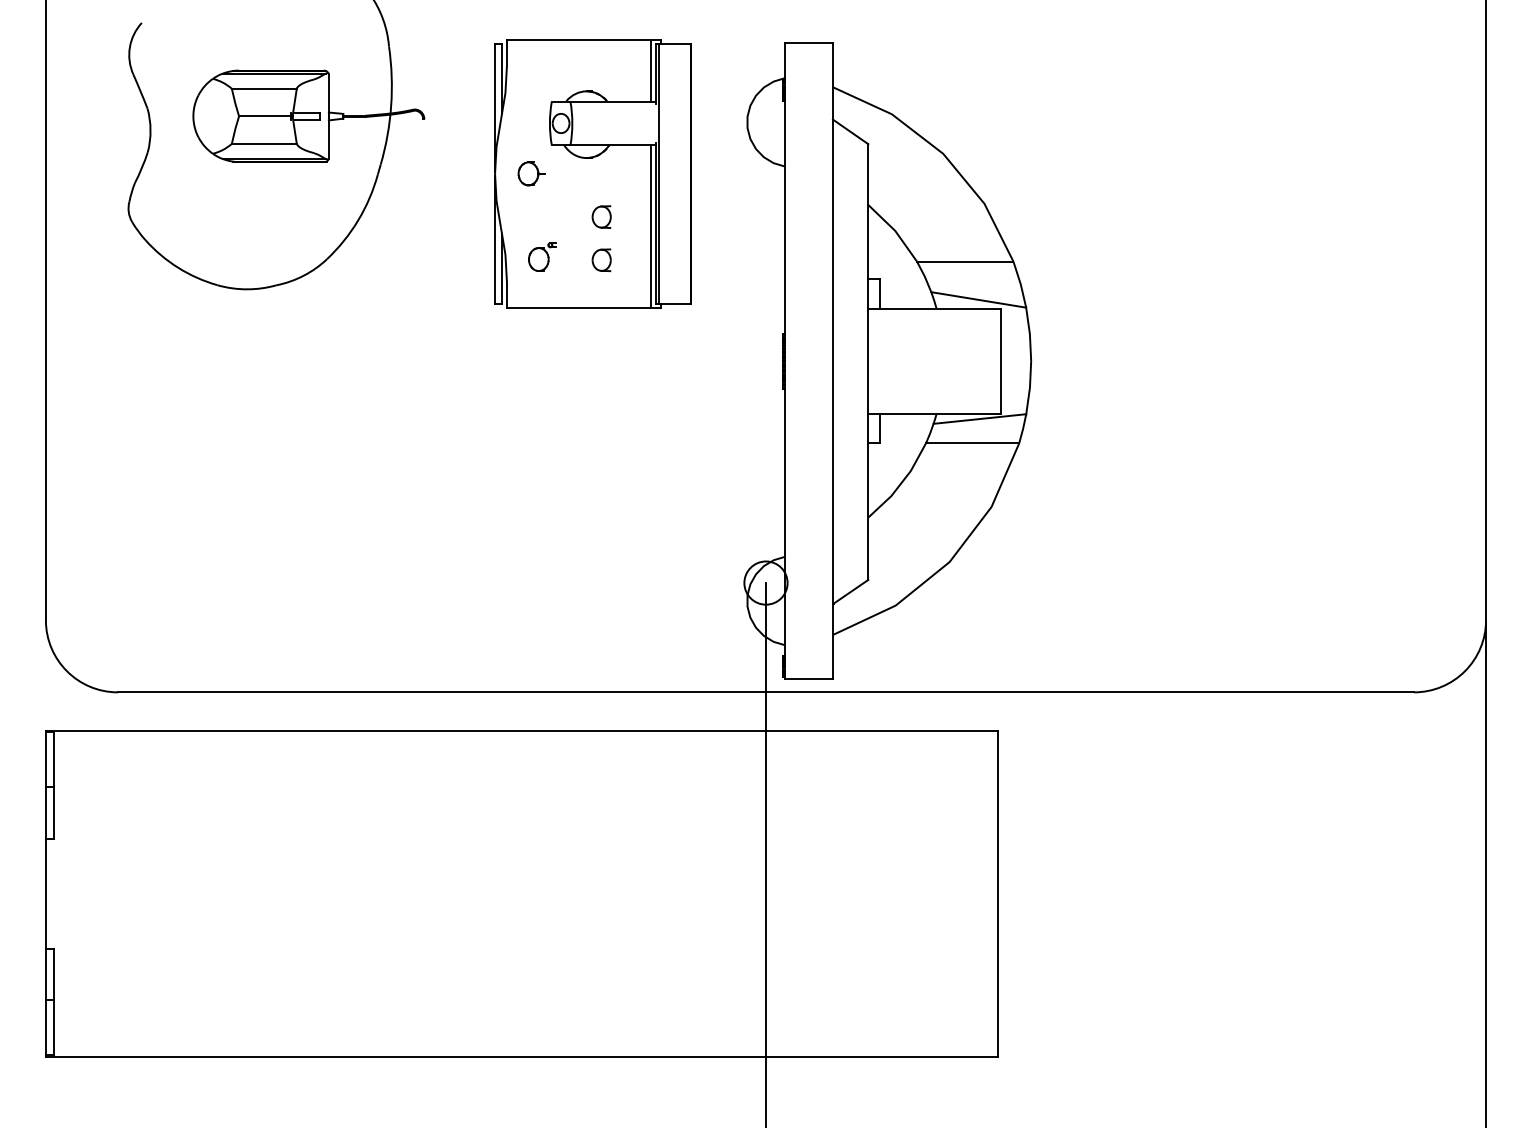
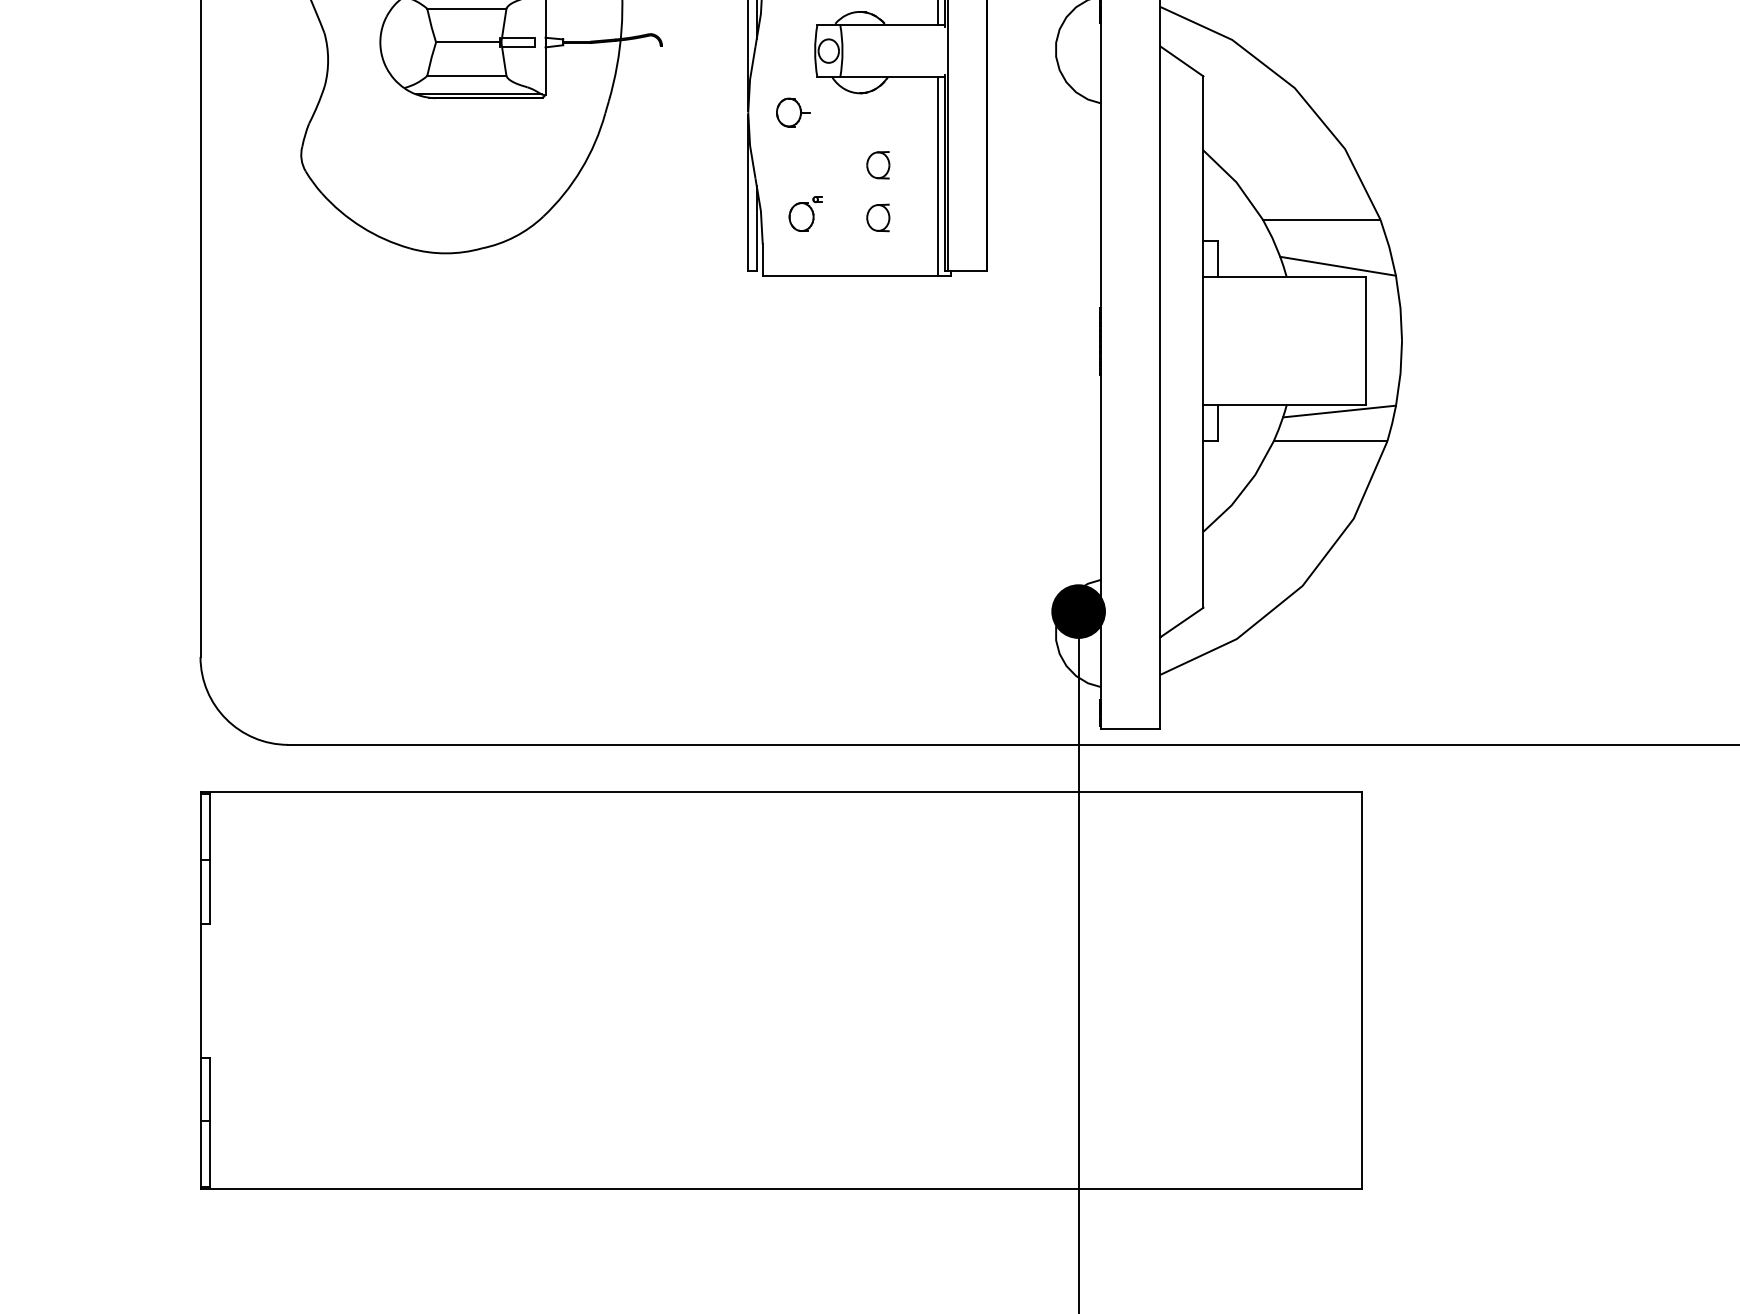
fill: (765, 582) -> (1078, 610), added

